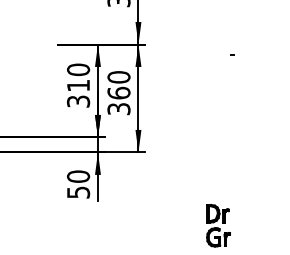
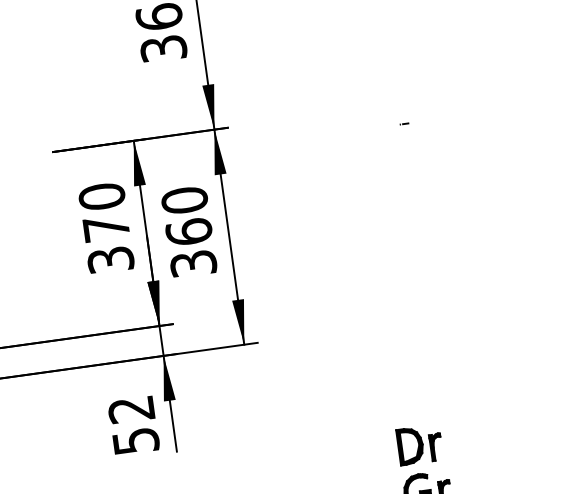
text: (78, 85) -> (106, 227), 310 -> 370
text: (78, 176) -> (131, 409), 50 -> 52

